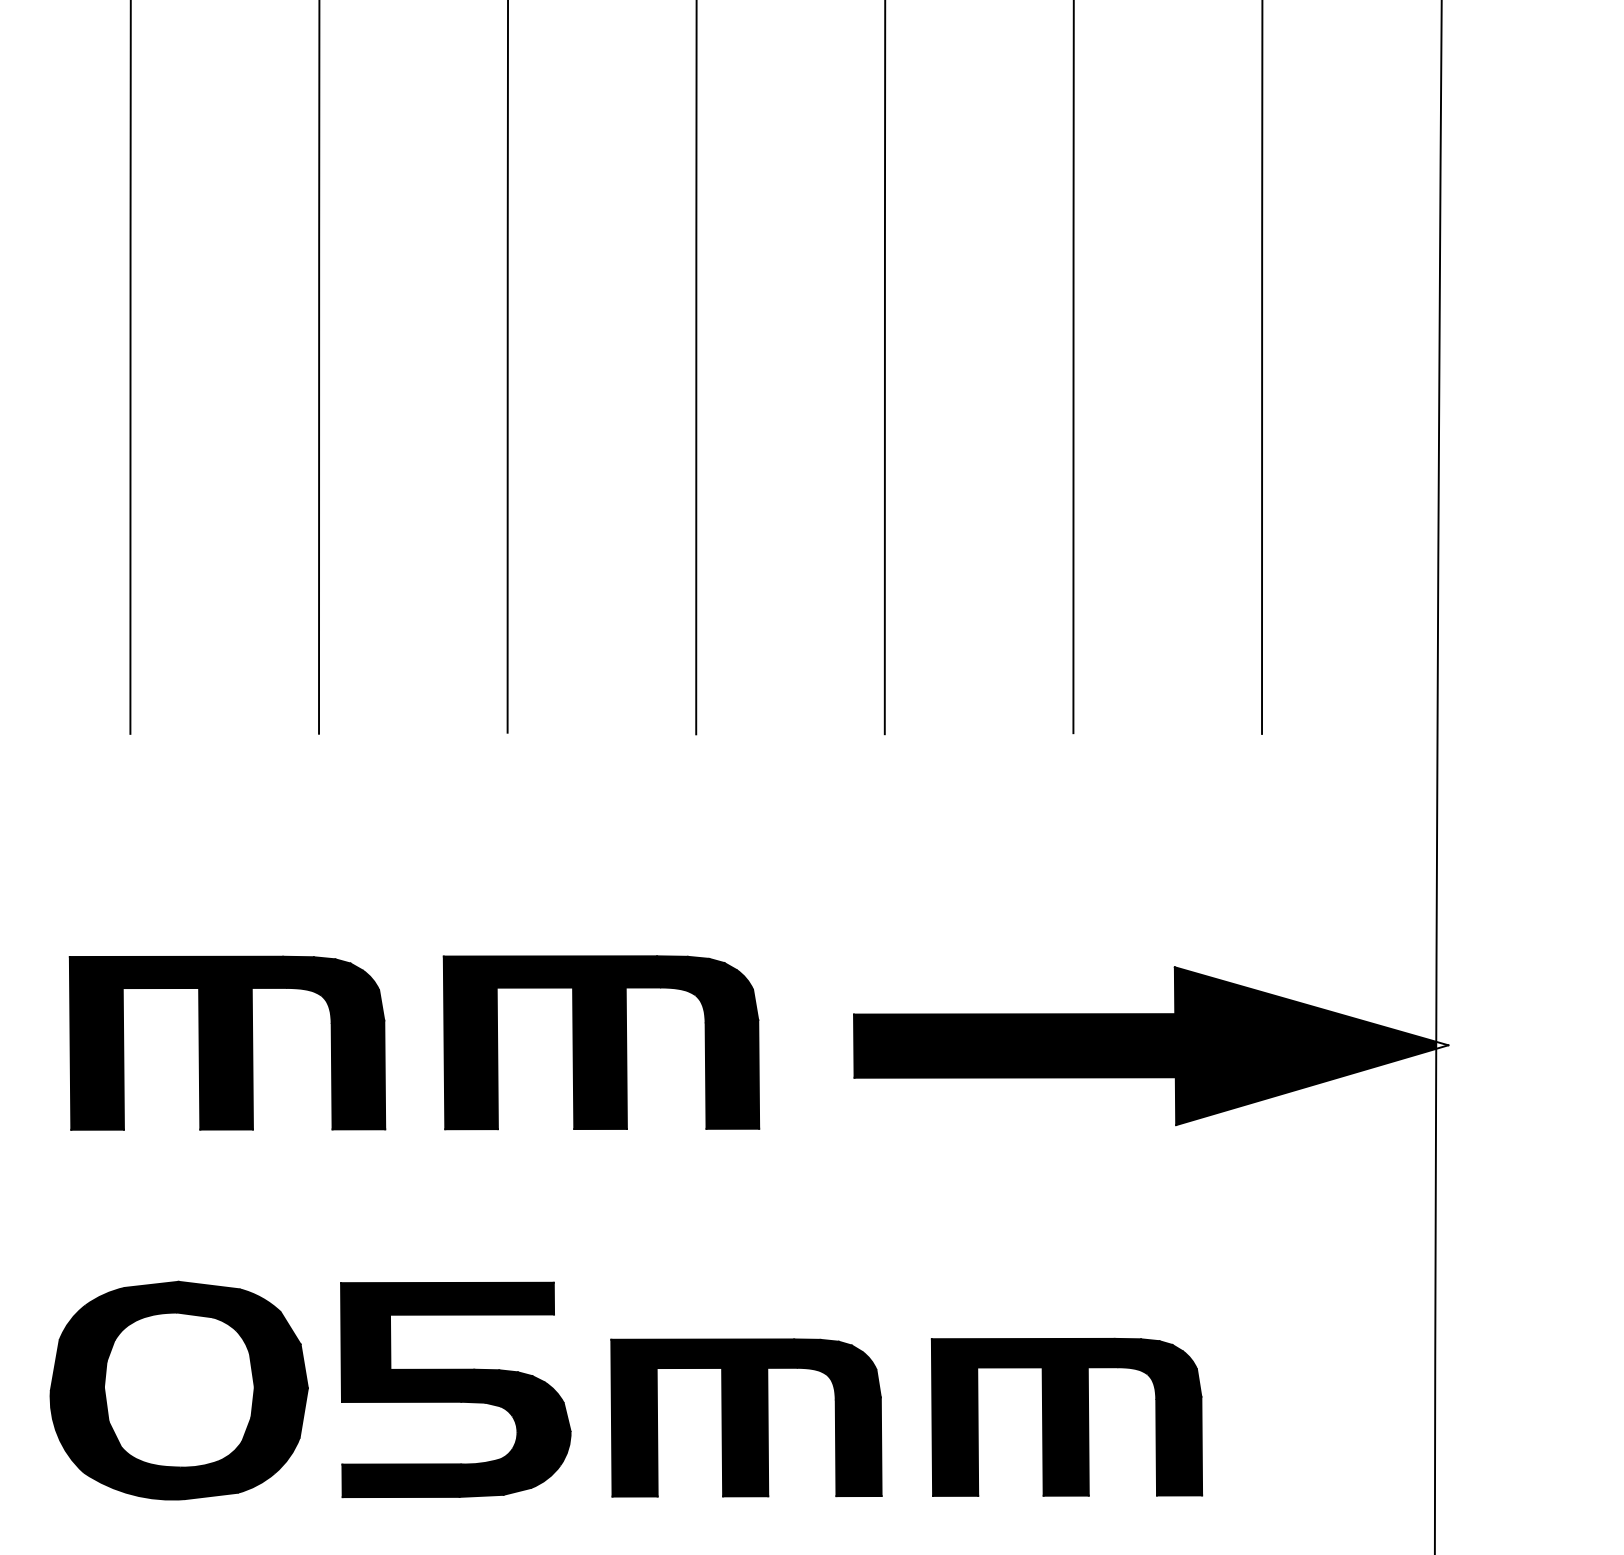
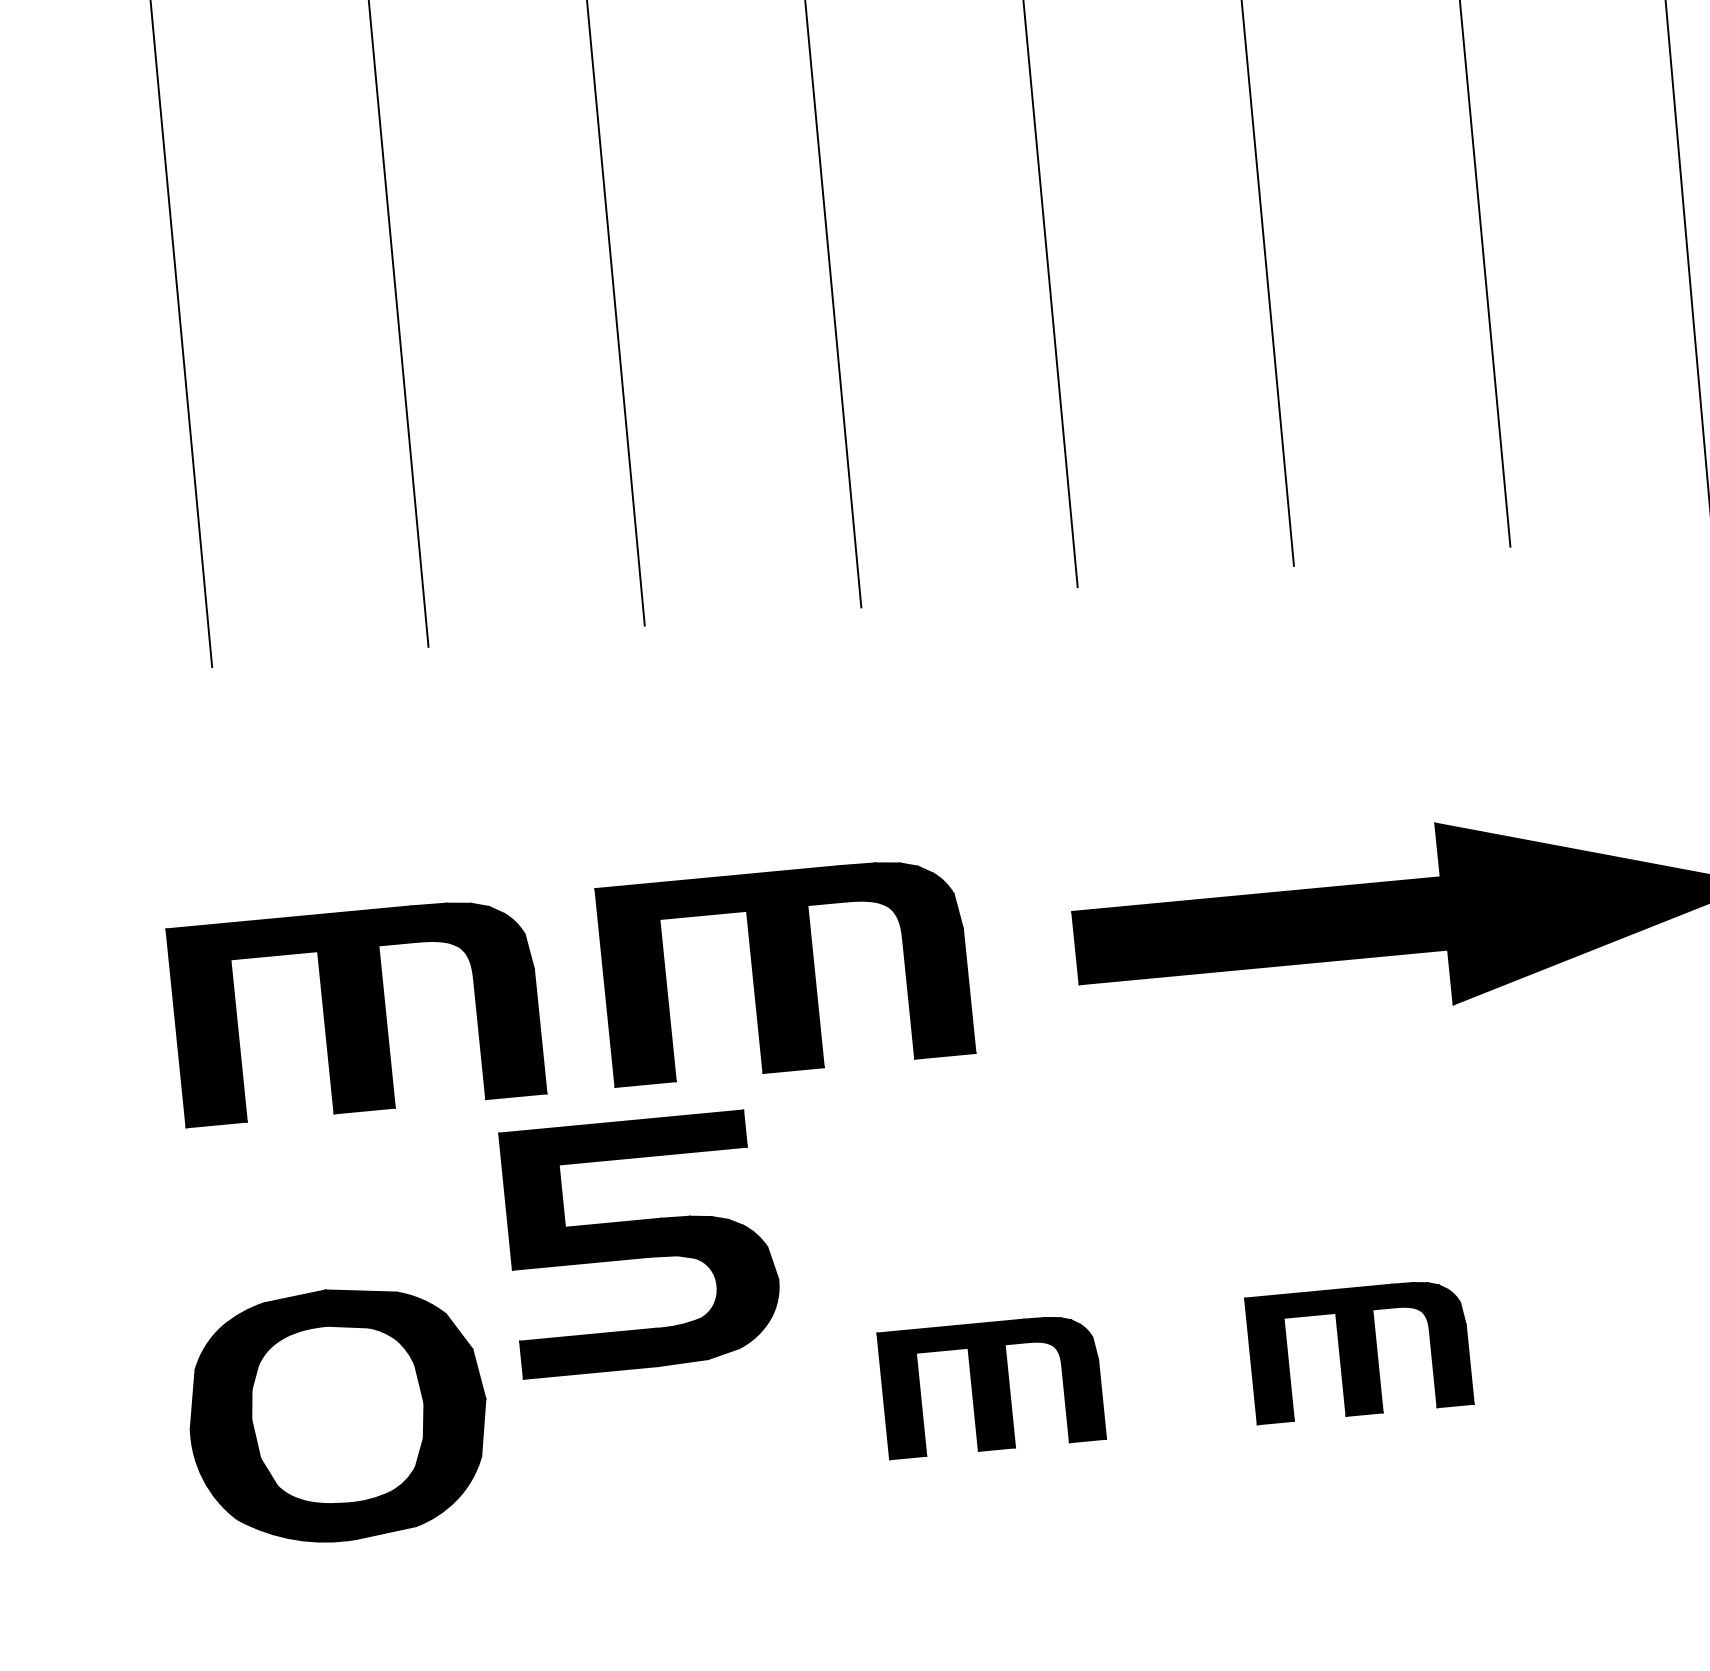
part: (455, 1389) -> (641, 1243), moved
part: (1066, 1416) -> (1358, 1350), size x0.7
part: (746, 1417) -> (991, 1385), size x0.7

